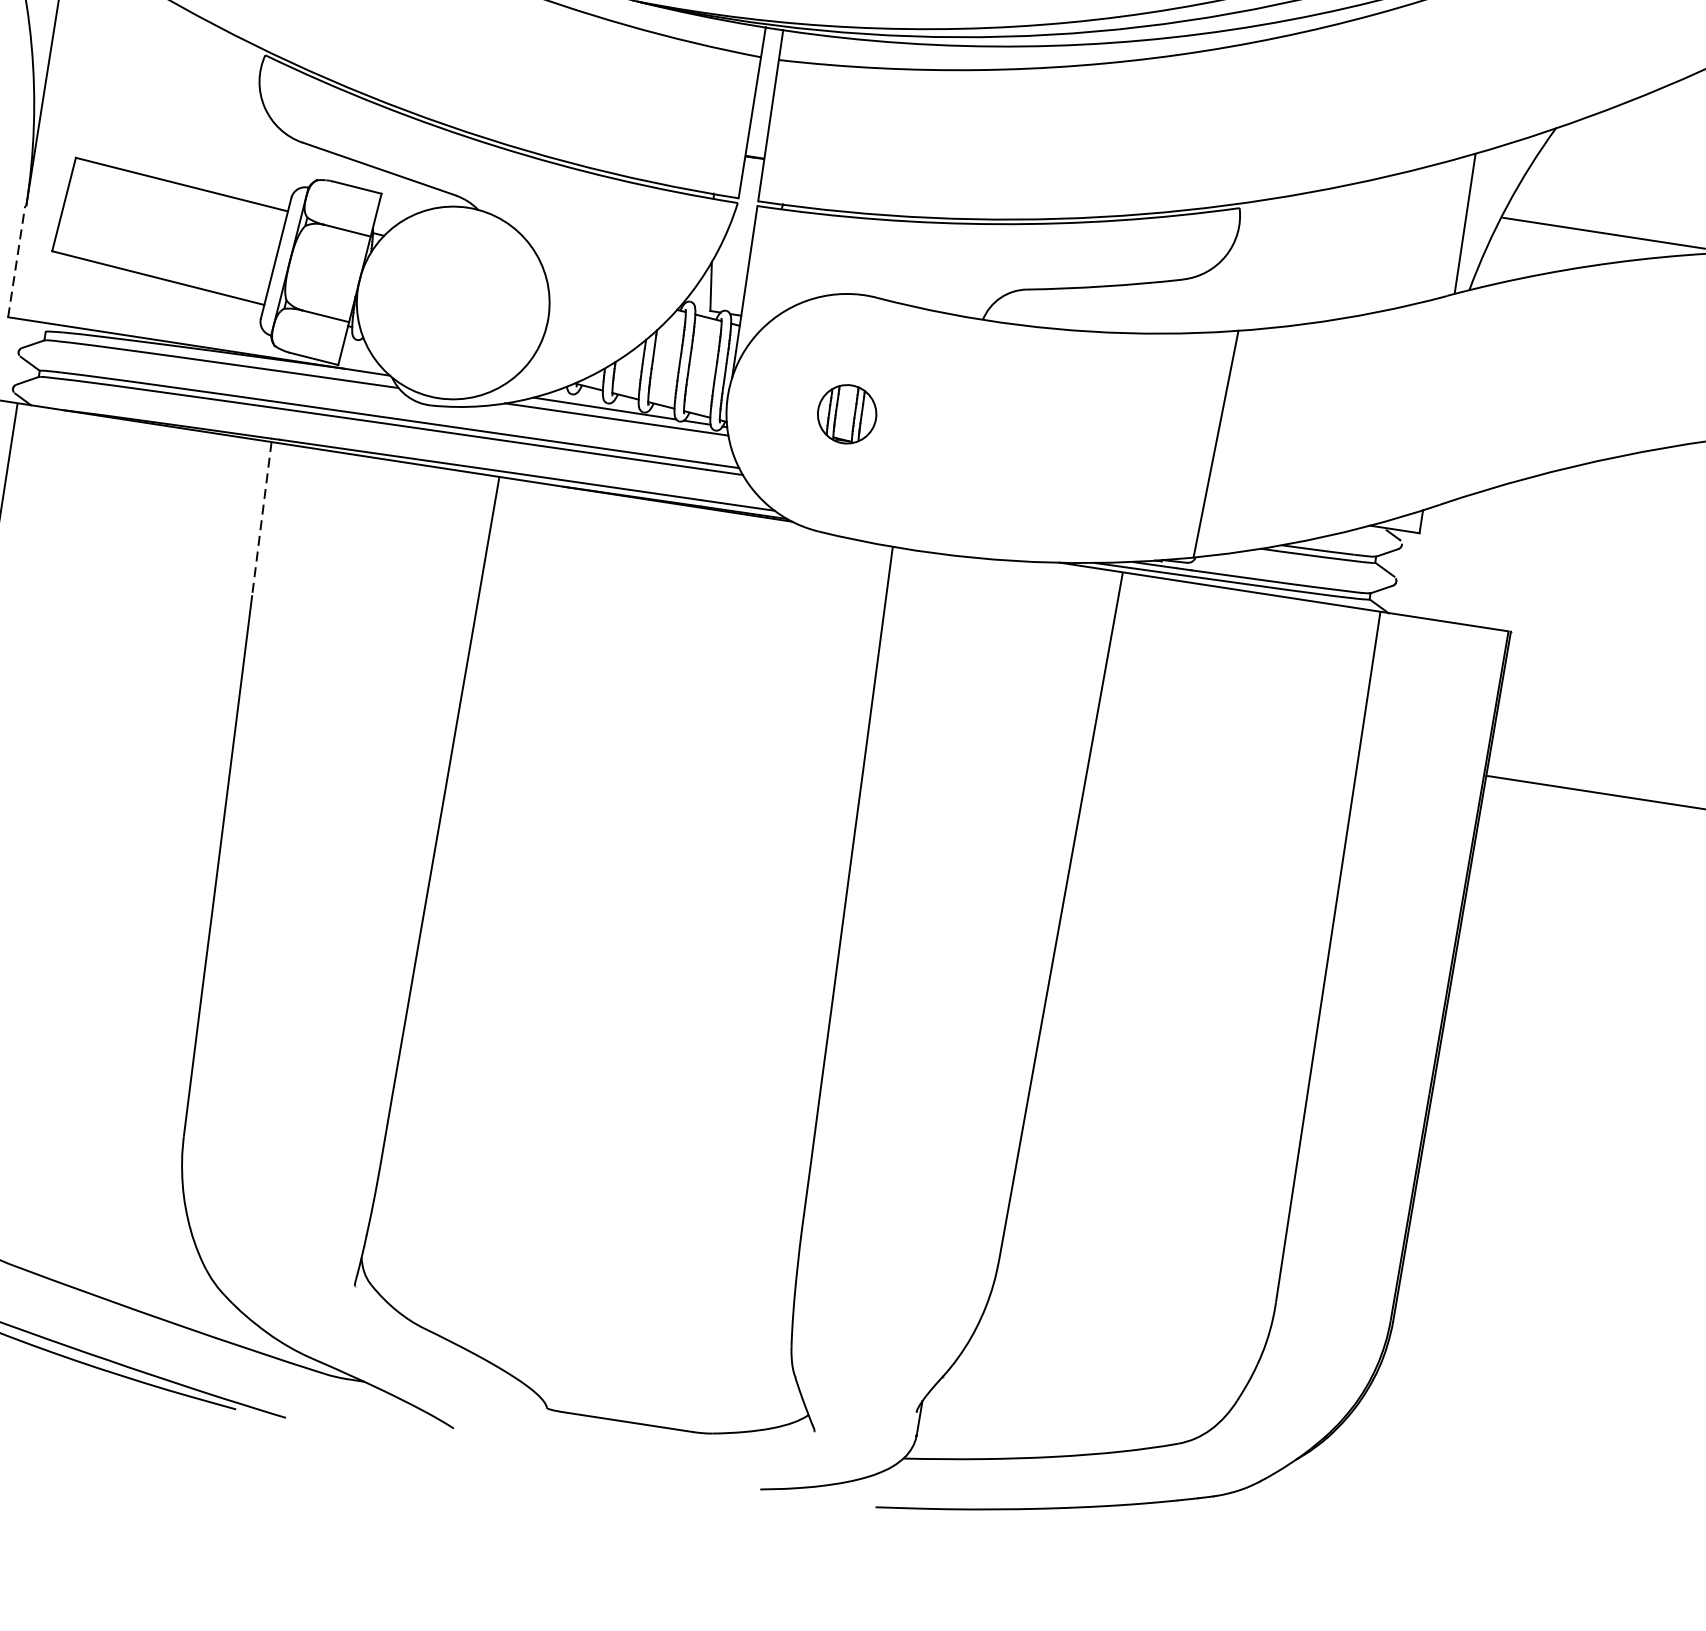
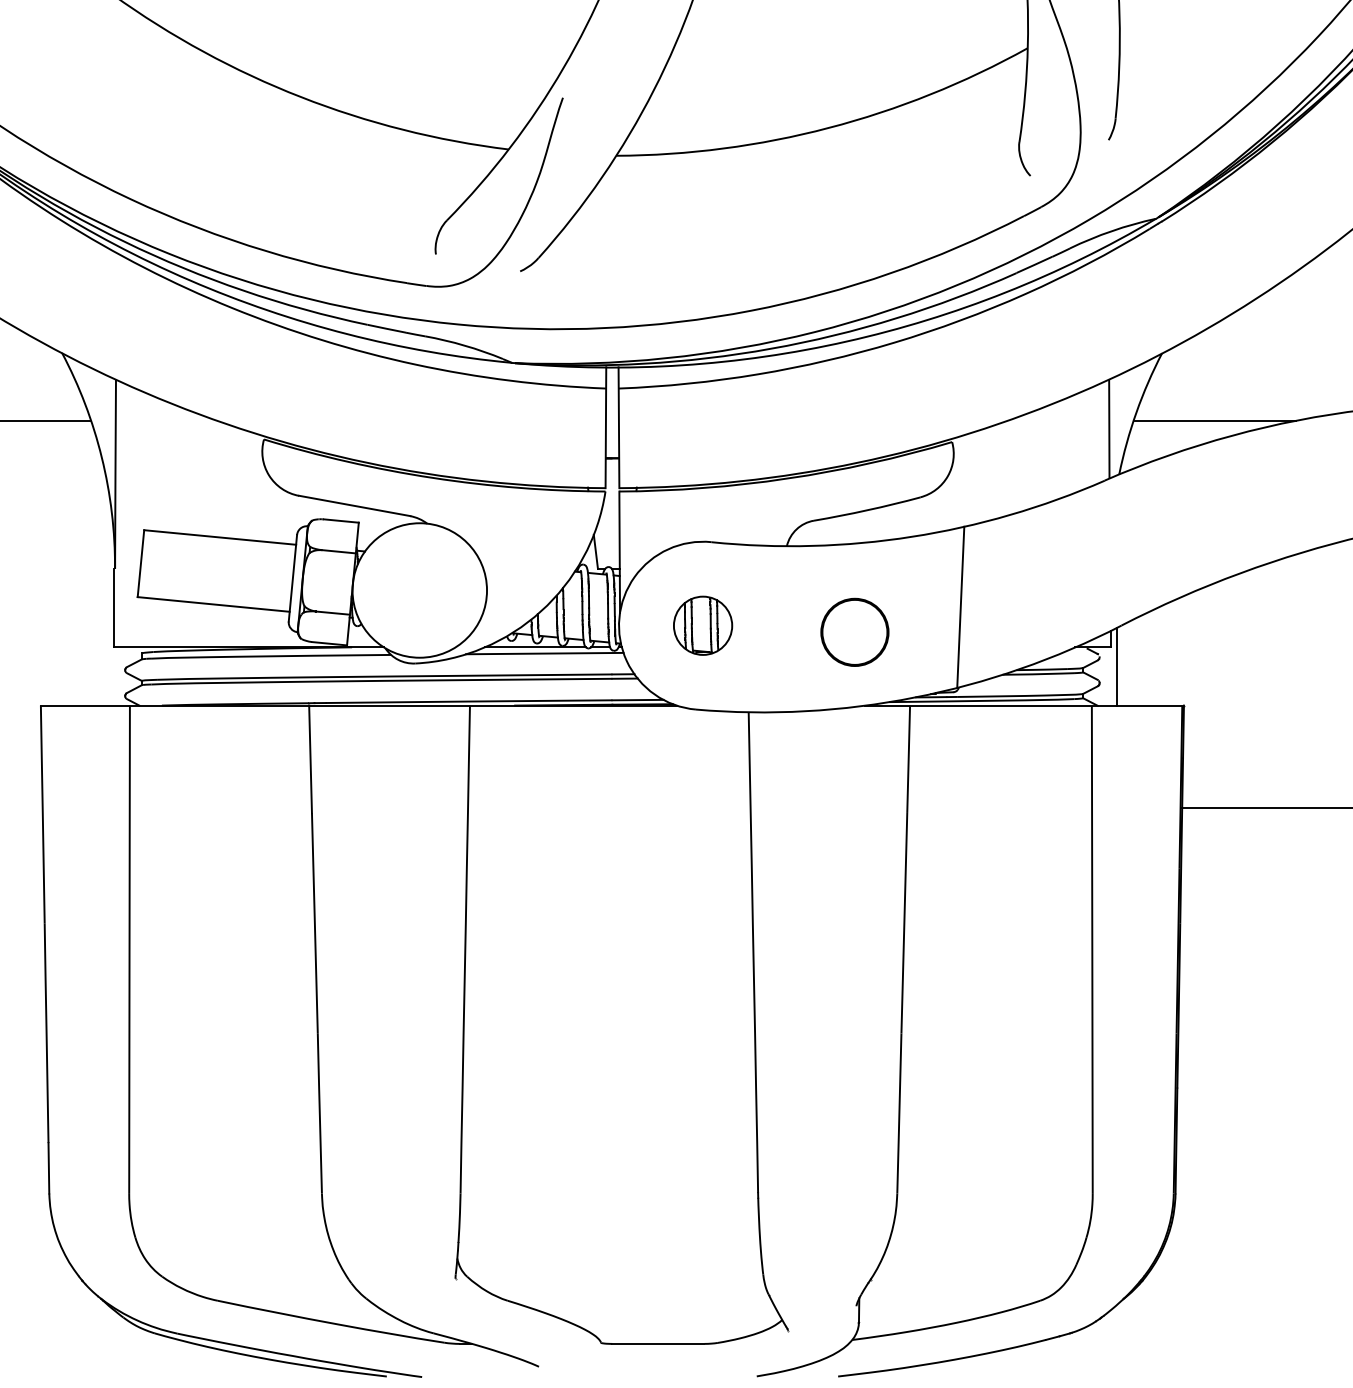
line: (17, 260) -> (114, 607), dashed -> solid
part: (847, 414) -> (703, 625), size x1.43
circle: (1060, 455) -> (854, 631), added
line: (261, 518) -> (310, 759), dashed -> solid
line: (1423, 561) -> (1116, 666), added

